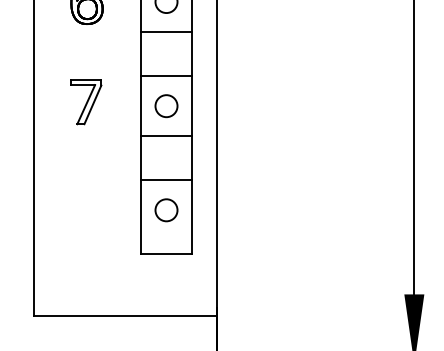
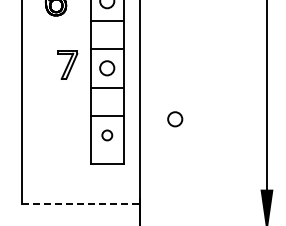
part: (86, 101) -> (67, 64), moved
circle: (272, 185) -> (175, 119), added
circle: (166, 210) -> (107, 135), size x0.7
line: (125, 315) -> (80, 203), solid -> dashed

